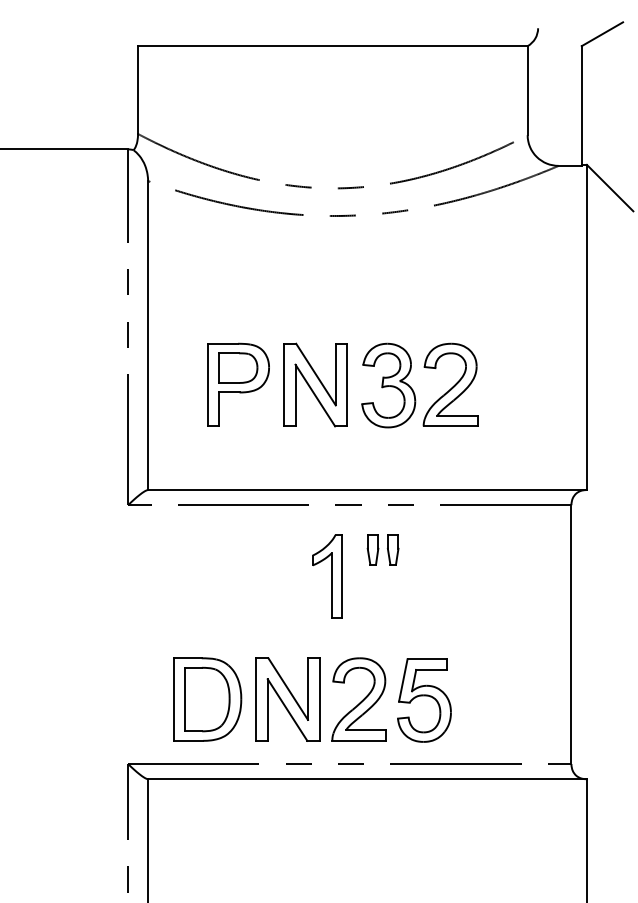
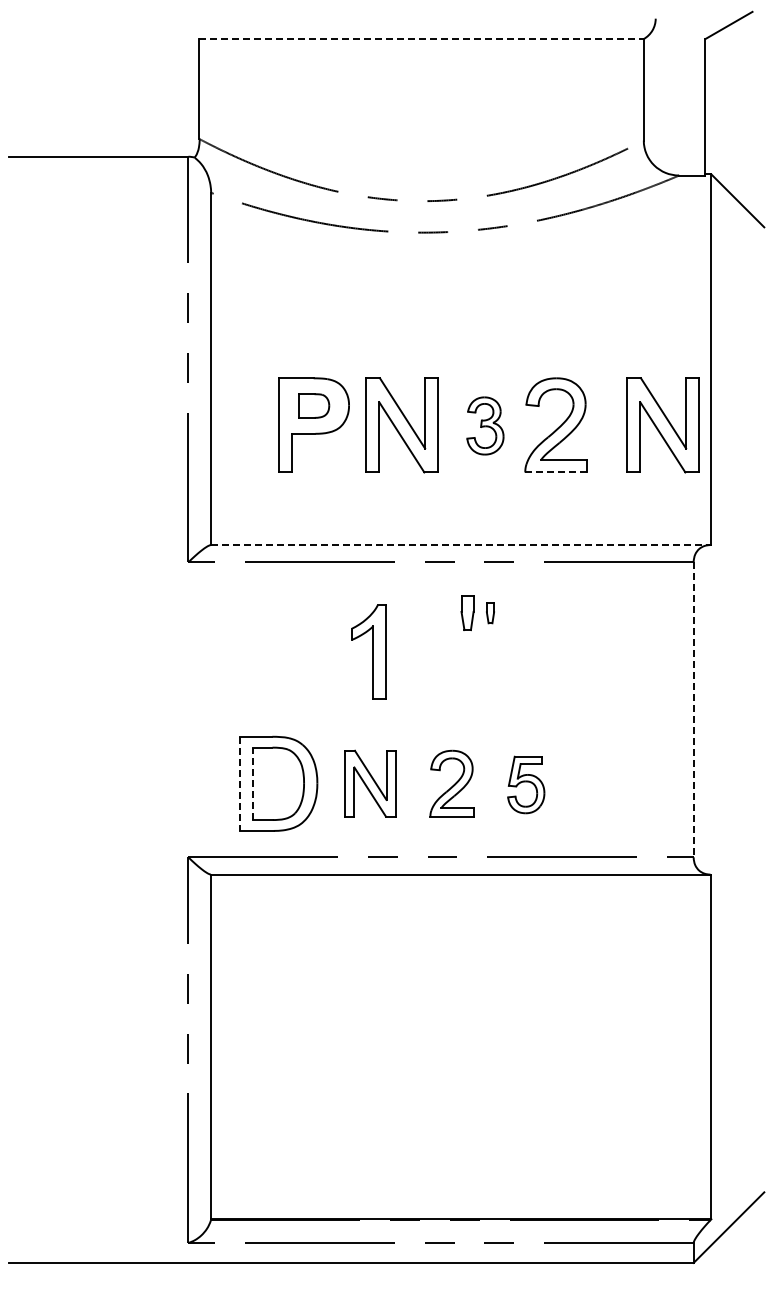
line: (333, 46) -> (422, 39), solid -> dashed
part: (237, 367) -> (313, 405), size x0.7
part: (388, 385) -> (485, 425), size x0.6
part: (544, 385) -> (662, 425), added
line: (451, 426) -> (556, 472), solid -> dashed
line: (366, 490) -> (460, 545), solid -> dashed
part: (393, 549) -> (490, 612), size x0.6
part: (327, 575) -> (368, 651), moved
line: (571, 634) -> (693, 709), solid -> dashed
line: (185, 699) -> (253, 783), solid -> dashed
part: (287, 699) -> (370, 783), size x0.7
part: (358, 699) -> (451, 783), size x0.7
line: (173, 700) -> (240, 784), solid -> dashed
part: (424, 700) -> (526, 784), size x0.6

